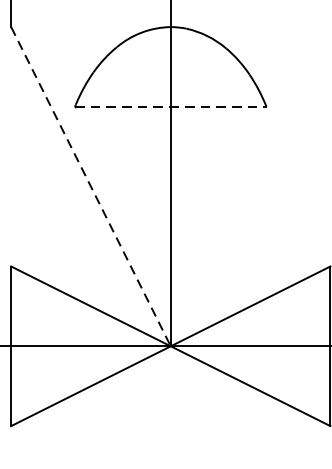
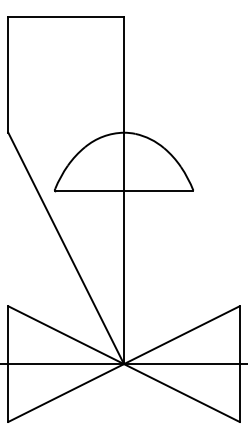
line: (171, 106) -> (124, 190), dashed -> solid
line: (91, 186) -> (66, 248), dashed -> solid

